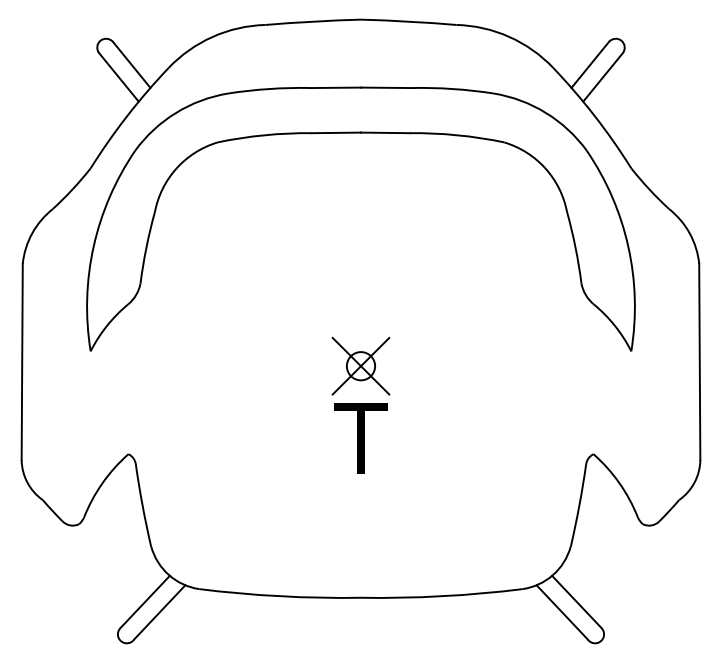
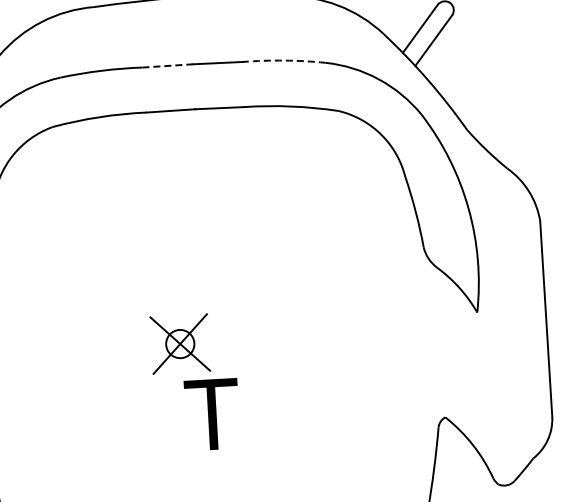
line: (336, 87) -> (168, 65), solid -> dashed
arc: (452, 89) -> (284, 61), solid -> dashed
part: (360, 365) -> (179, 343), moved

